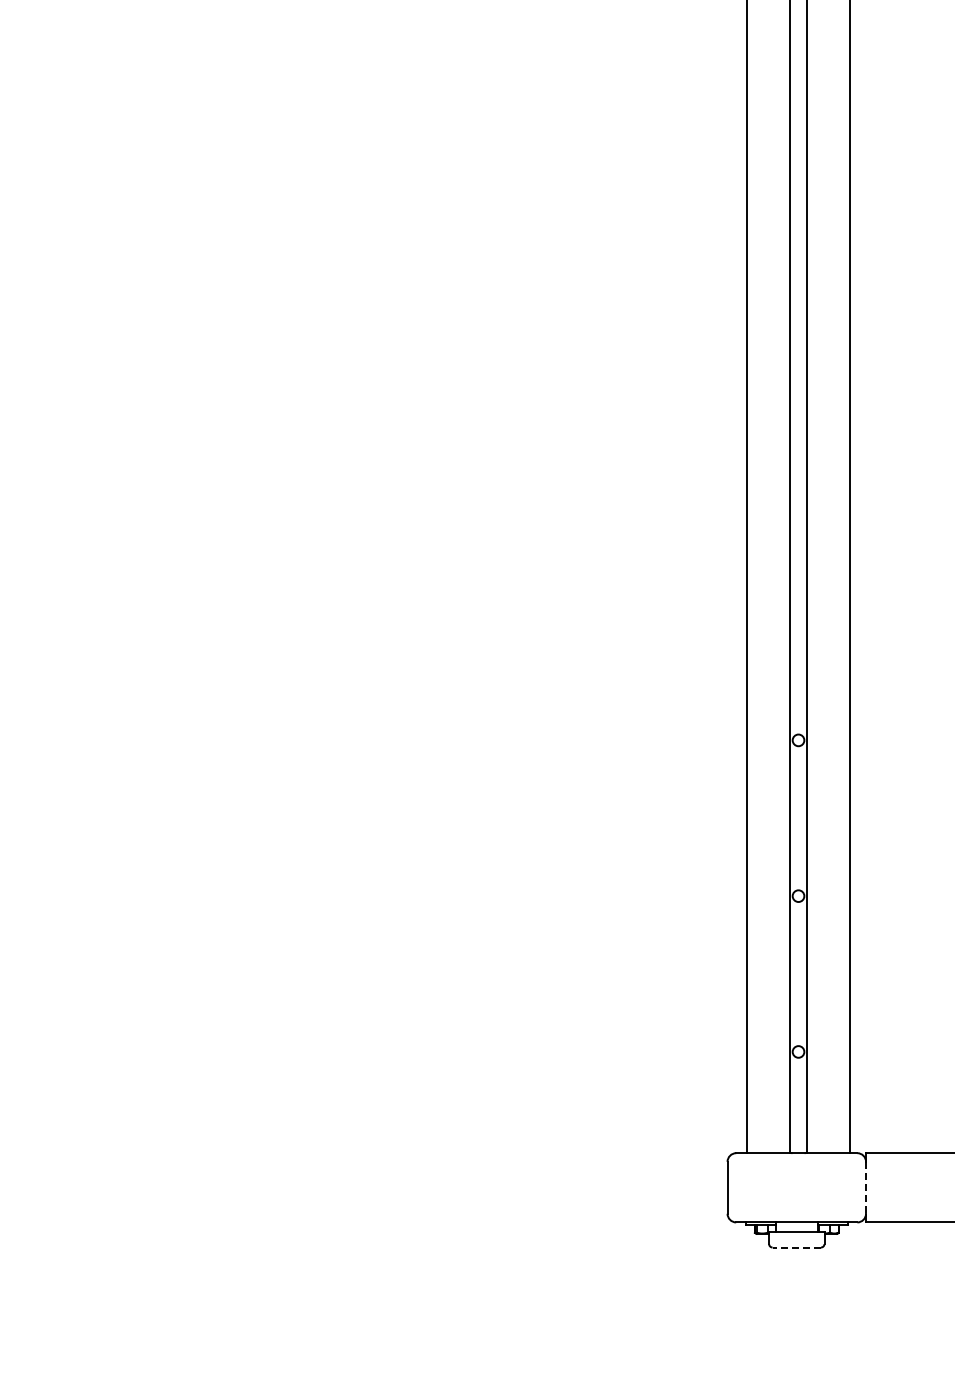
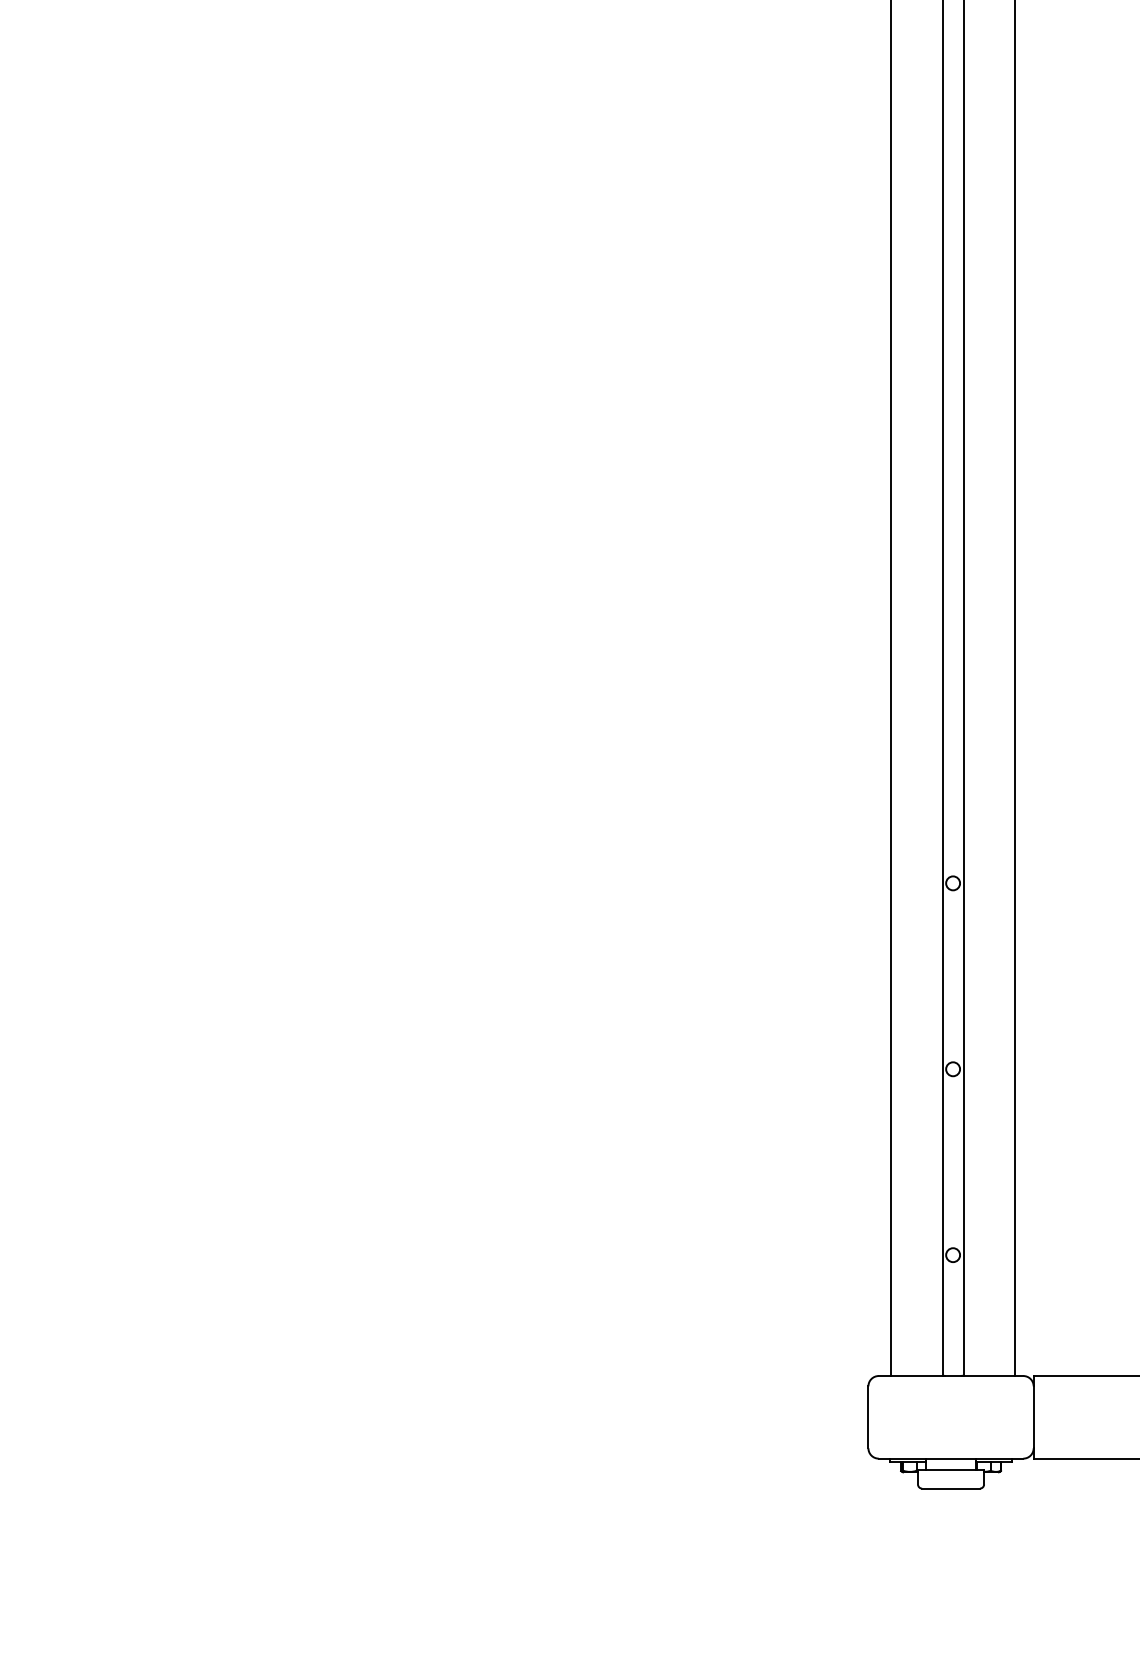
line: (866, 1187) -> (1034, 1416), dashed -> solid
line: (796, 1247) -> (950, 1488), dashed -> solid

